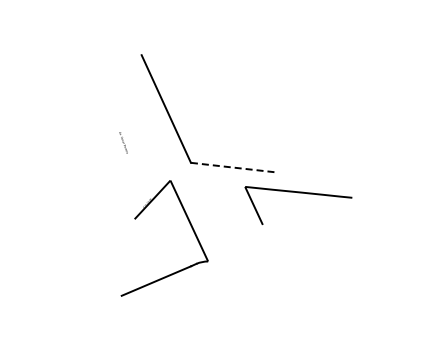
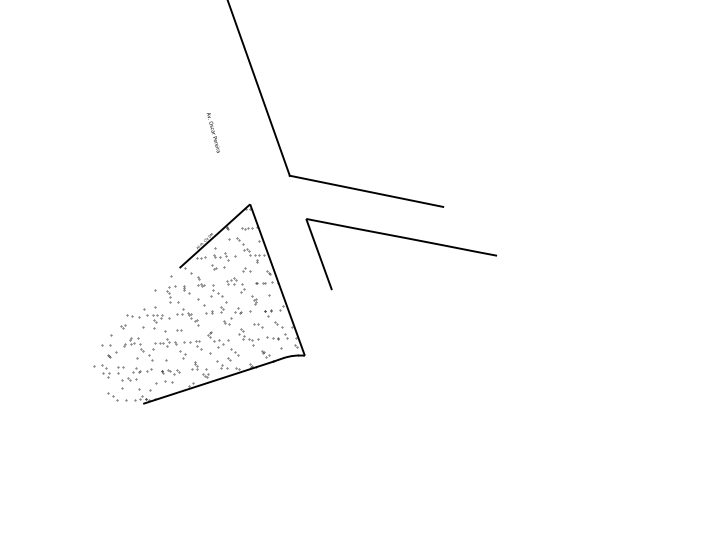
text: (123, 142) -> (213, 132), moved
line: (234, 167) -> (367, 191), dashed -> solid
part: (298, 193) -> (400, 239), moved
hatch: (148, 239) -> (201, 306), added

